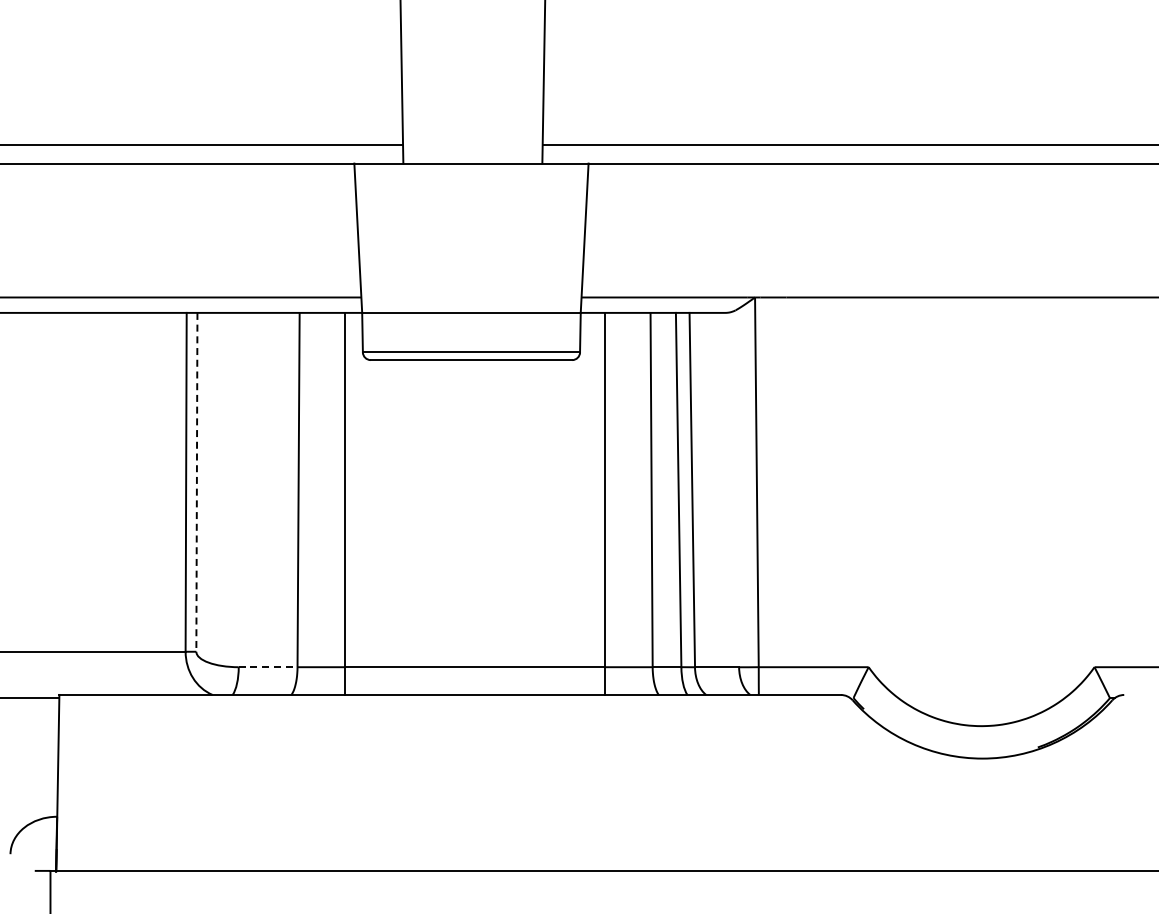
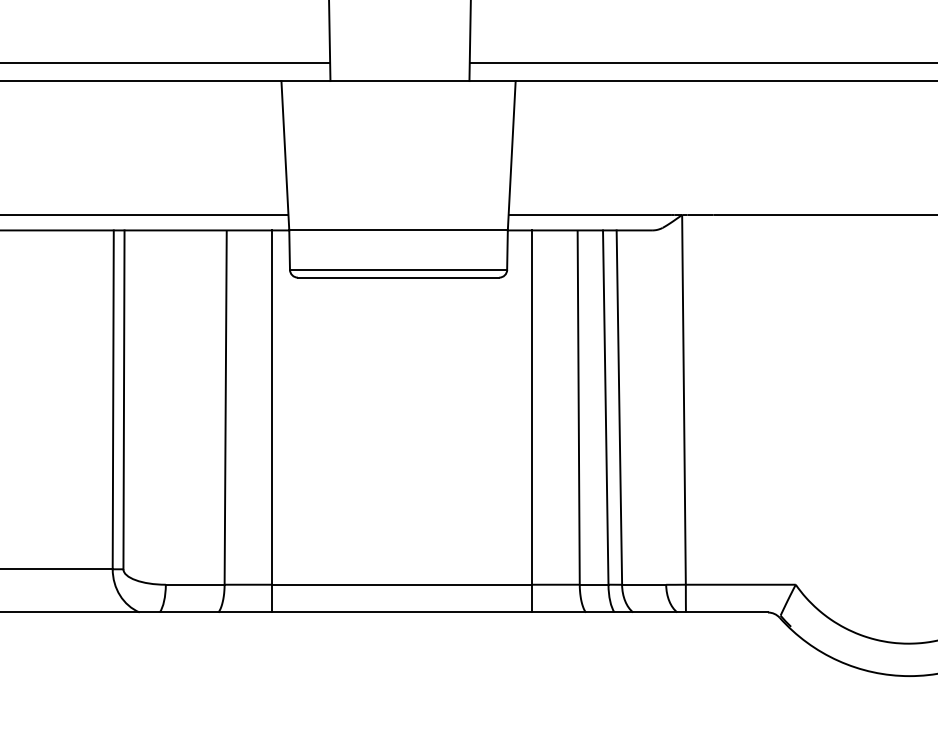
line: (196, 482) -> (123, 400), dashed -> solid
line: (268, 667) -> (195, 585), dashed -> solid

